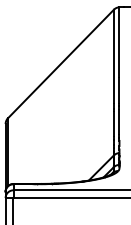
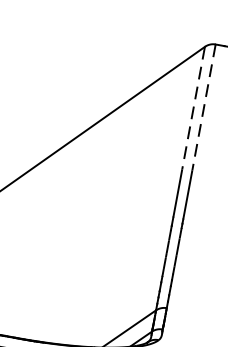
line: (113, 42) -> (193, 106), solid -> dashed
line: (119, 42) -> (203, 108), solid -> dashed

